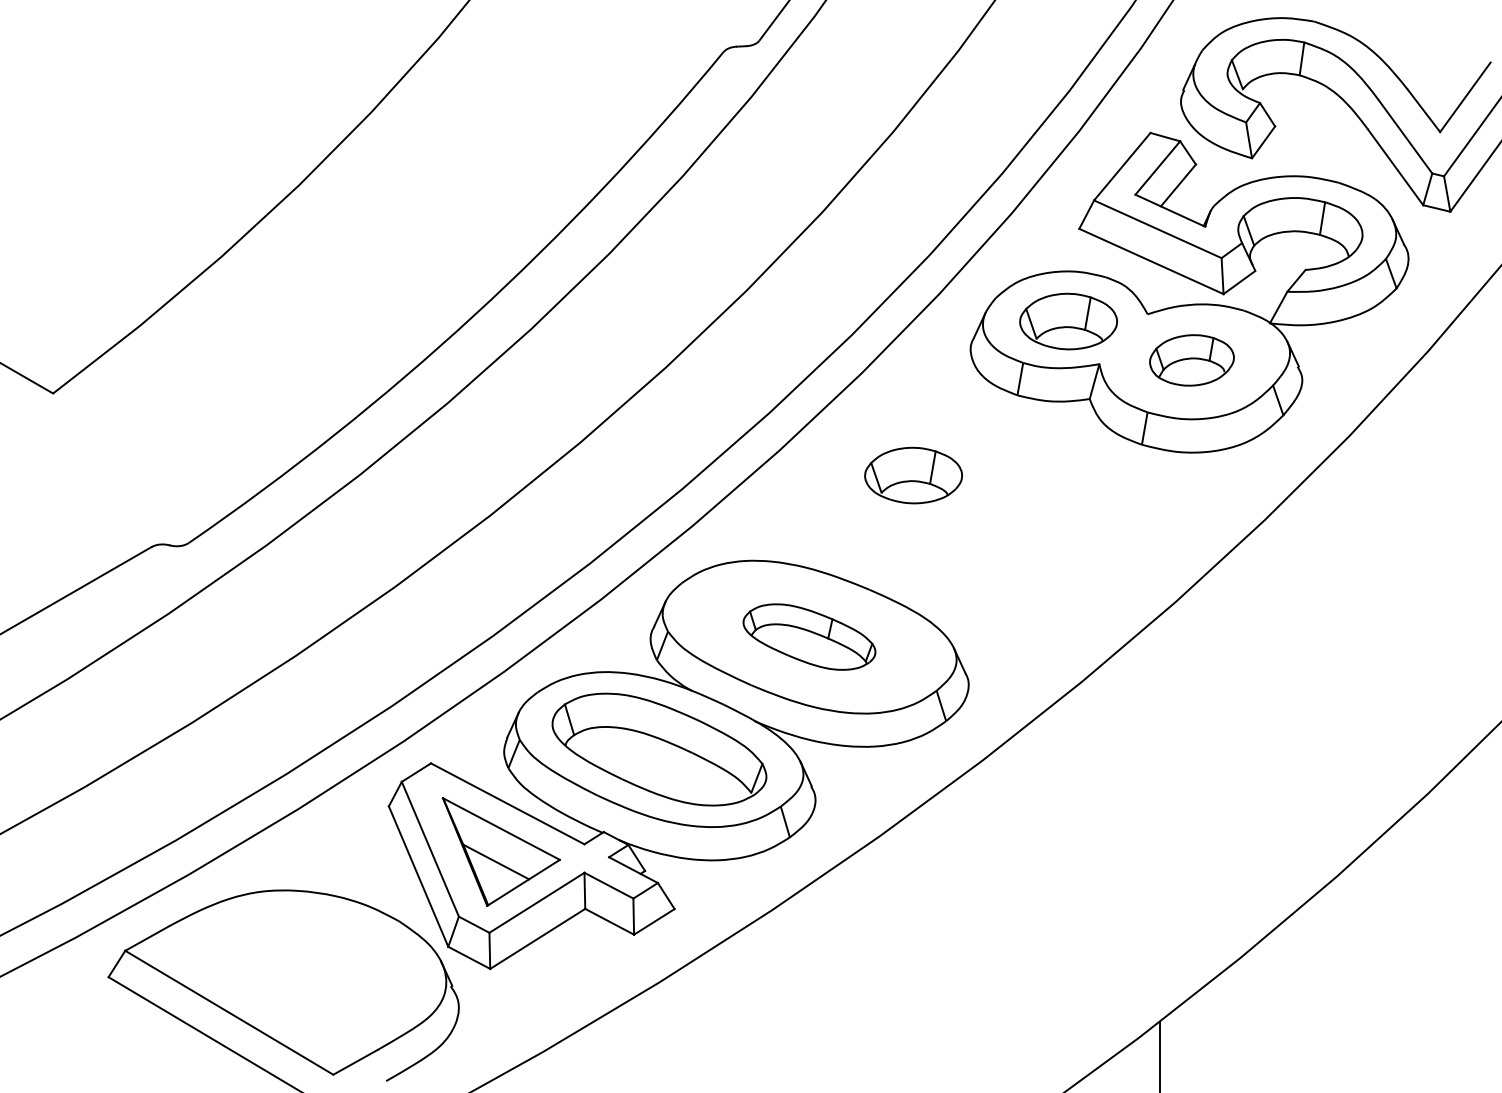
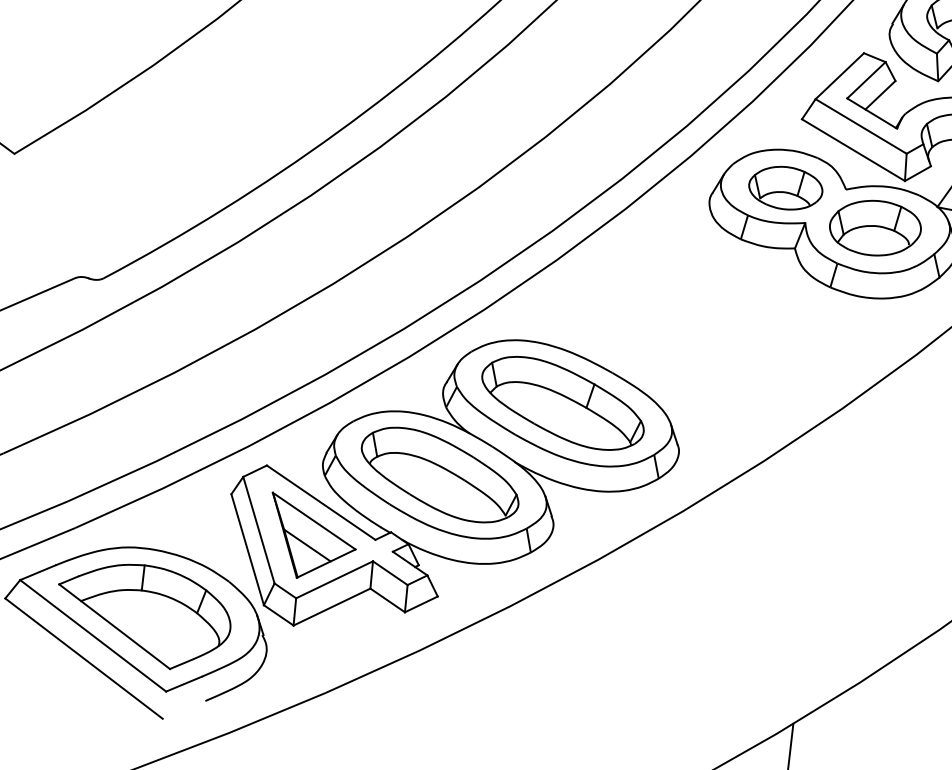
part: (1191, 360) -> (875, 228), size x1.43
part: (913, 475) -> (655, 290), removed
part: (809, 636) -> (563, 402), size x1.67
part: (291, 978) -> (143, 615), added

